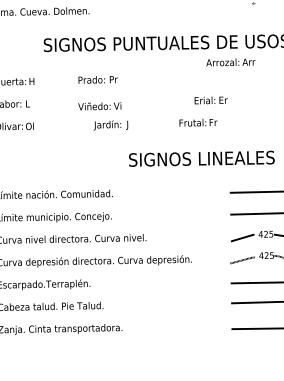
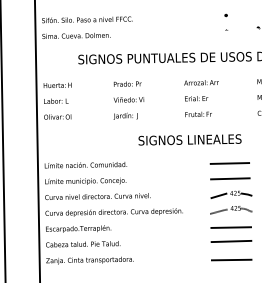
text: (230, 62) -> (201, 82), moved
text: (97, 79) -> (127, 83), moved
text: (99, 105) -> (128, 99), moved
text: (198, 122) -> (198, 114), moved

